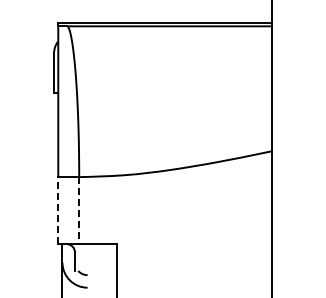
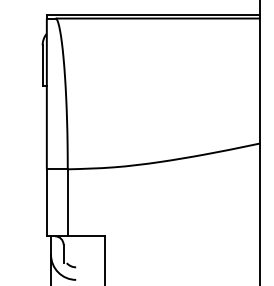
line: (58, 210) -> (47, 202), dashed -> solid
line: (79, 210) -> (68, 202), dashed -> solid

